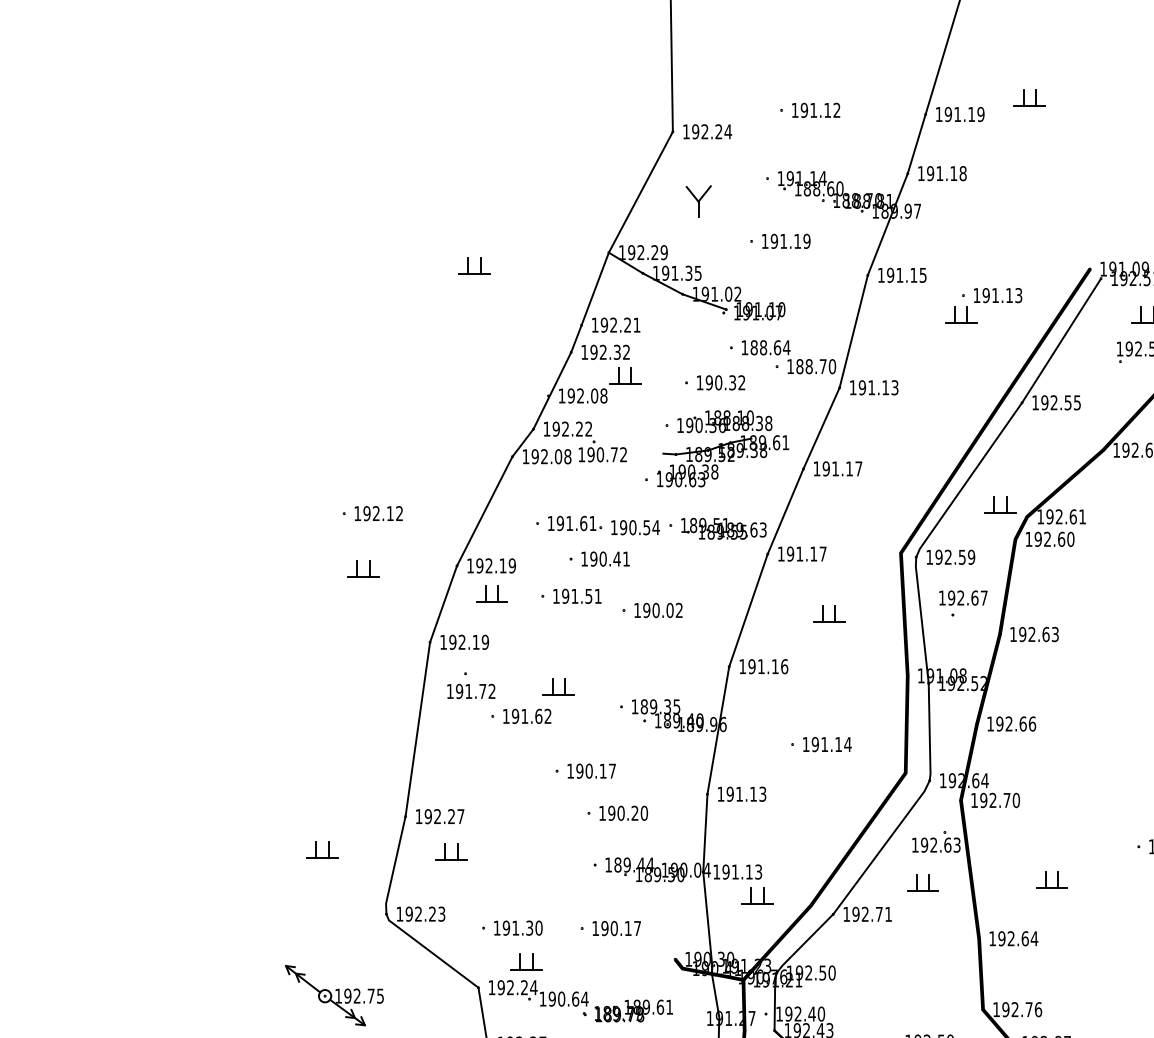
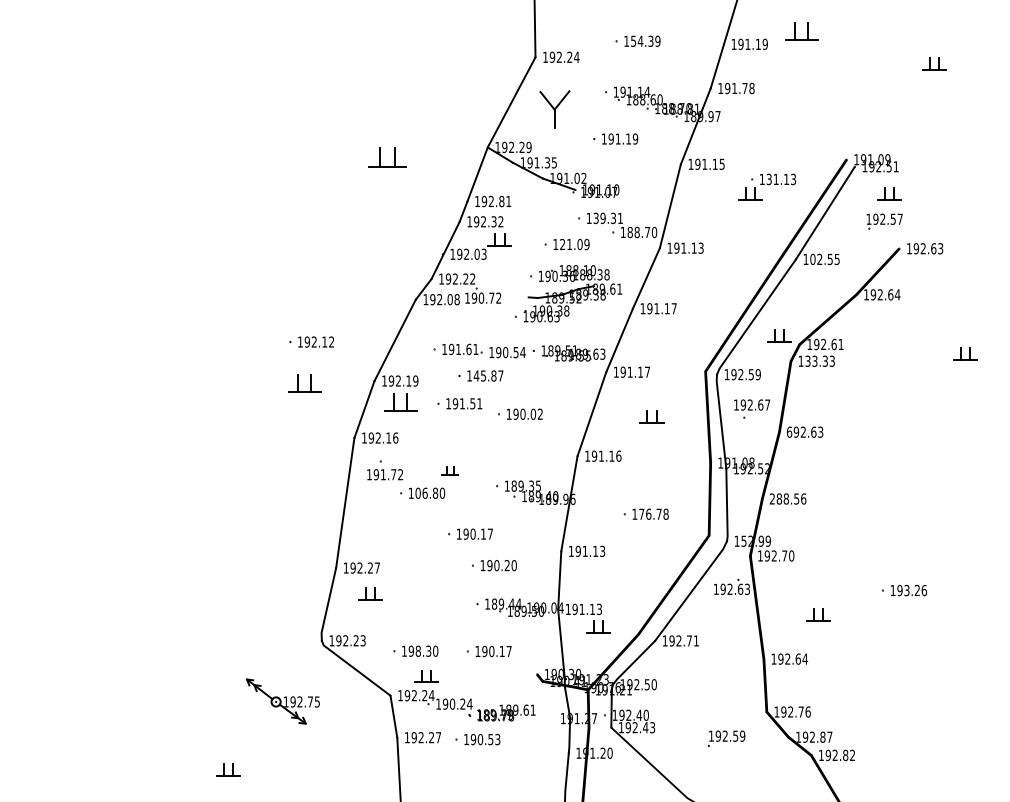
part: (1029, 97) -> (801, 31), size x1.4
text: (820, 109) -> (645, 40), 191.12 -> 154.39
text: (953, 173) -> (744, 88), 191.18 -> 191.78
part: (698, 200) -> (554, 108), size x1.6
part: (474, 266) -> (387, 157), size x1.6
text: (985, 295) -> (768, 179), 191.13 -> 131.13
text: (627, 325) -> (501, 201), 192.21 -> 192.81
text: (770, 346) -> (608, 217), 188.64 -> 139.31
text: (725, 382) -> (574, 244), 190.32 -> 121.09
text: (603, 394) -> (483, 253), 192.08 -> 192.03
text: (1044, 402) -> (812, 259), 192.55 -> 102.55
text: (1053, 538) -> (819, 360), 192.60 -> 133.33
text: (609, 558) -> (488, 375), 190.41 -> 145.87
part: (363, 569) -> (304, 383), size x1.4
part: (491, 593) -> (400, 401), size x1.4
text: (1013, 633) -> (789, 431), 192.63 -> 692.63
text: (485, 641) -> (395, 437), 192.19 -> 192.16
part: (558, 685) -> (450, 470), size x0.7
text: (532, 715) -> (430, 492), 191.62 -> 106.80
text: (1006, 723) -> (784, 498), 192.66 -> 288.56
text: (831, 743) -> (653, 513), 191.14 -> 176.78
text: (969, 779) -> (756, 540), 192.64 -> 152.99
part: (322, 849) -> (274, 592), removed
part: (923, 882) -> (722, 617), removed
text: (514, 927) -> (417, 650), 191.30 -> 198.30
text: (575, 998) -> (462, 703), 190.64 -> 190.24

